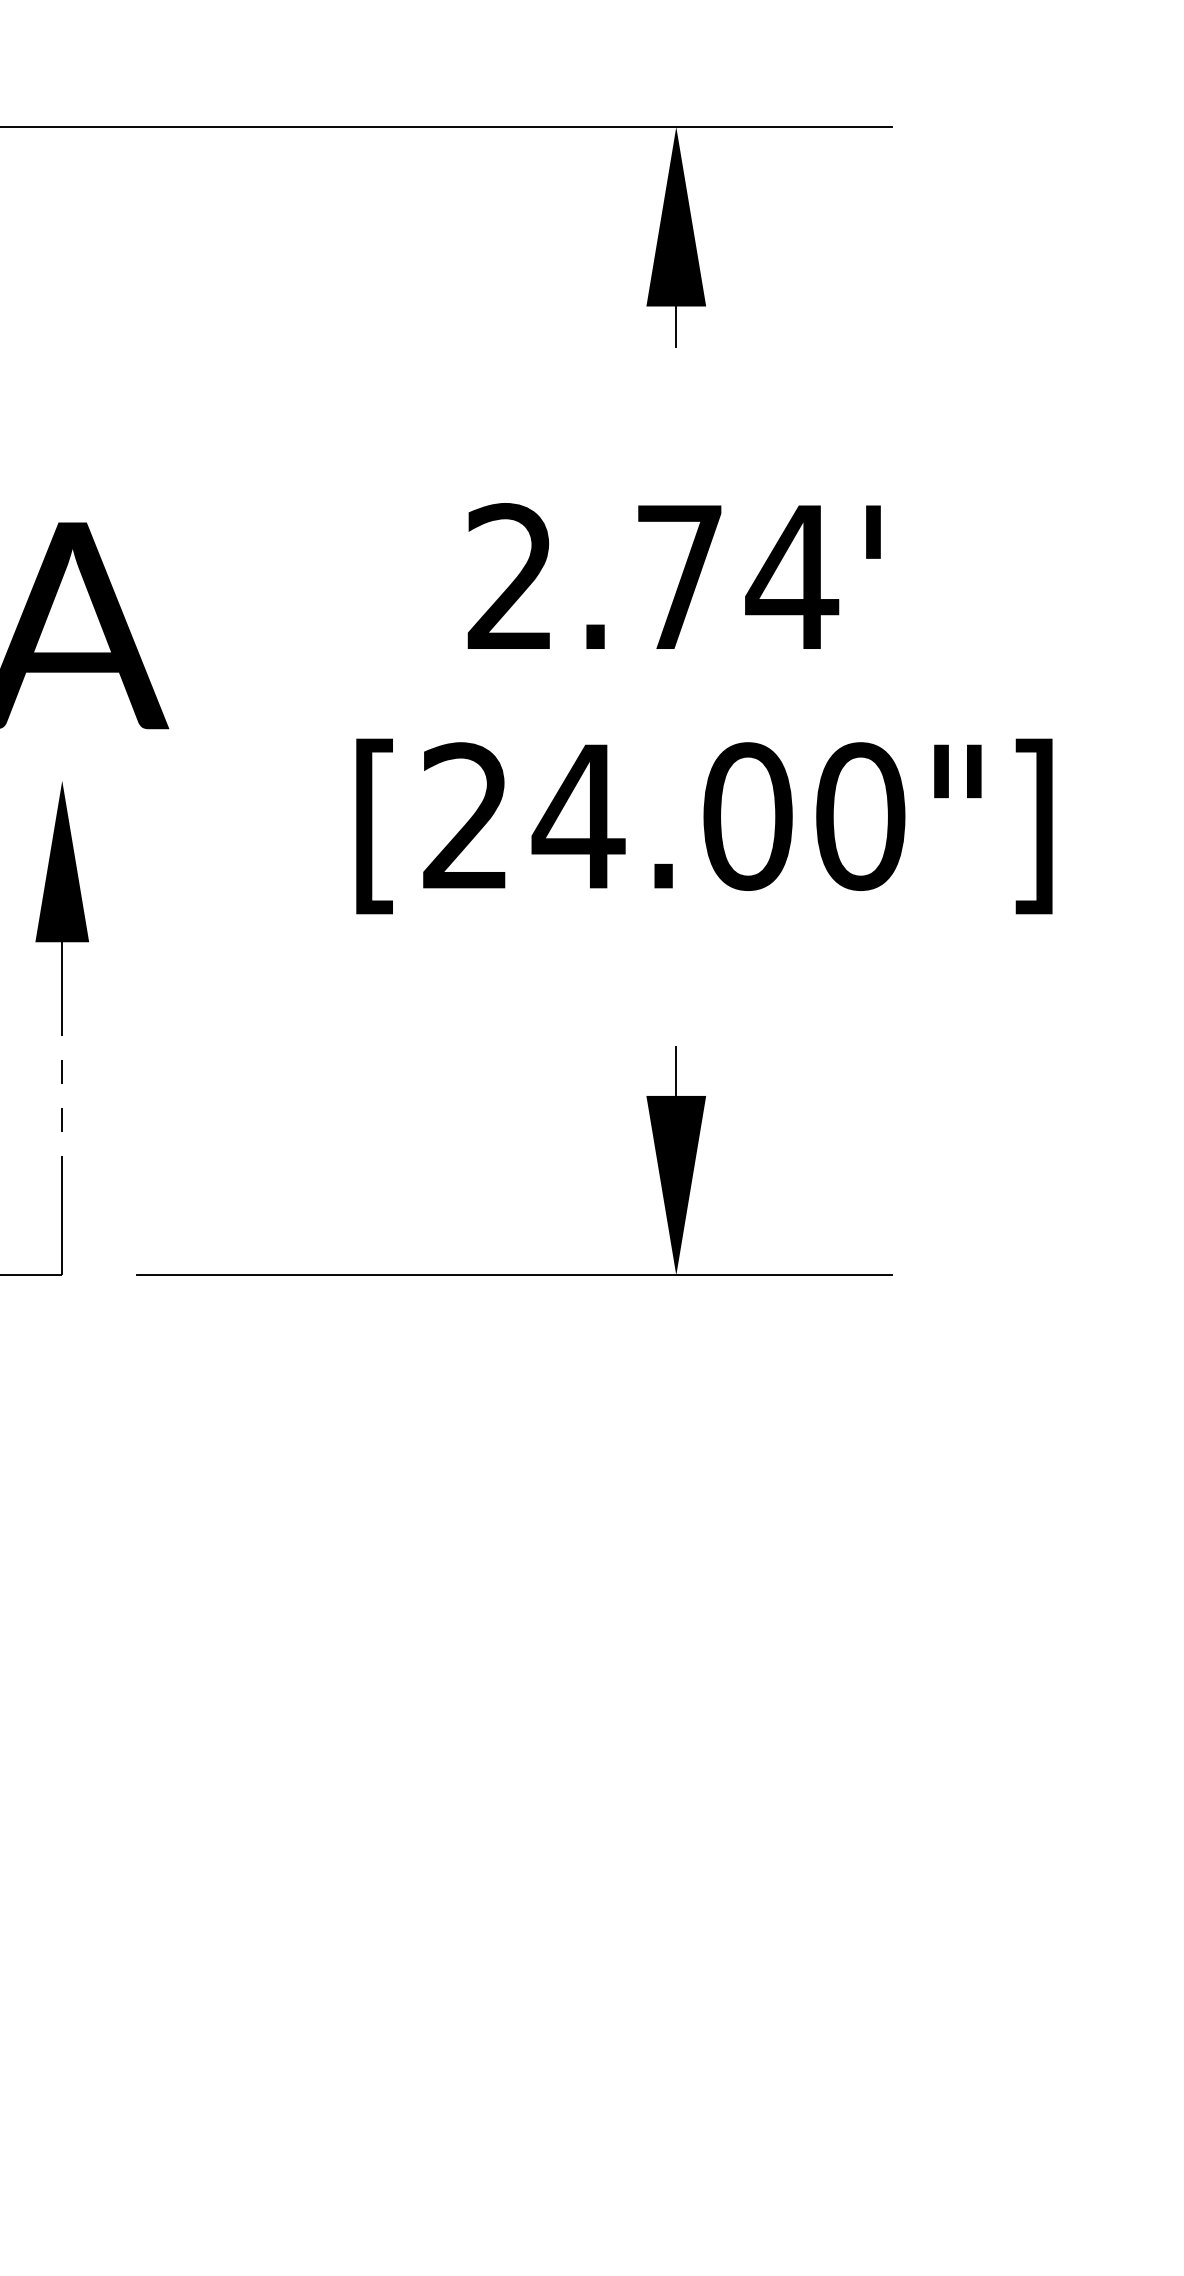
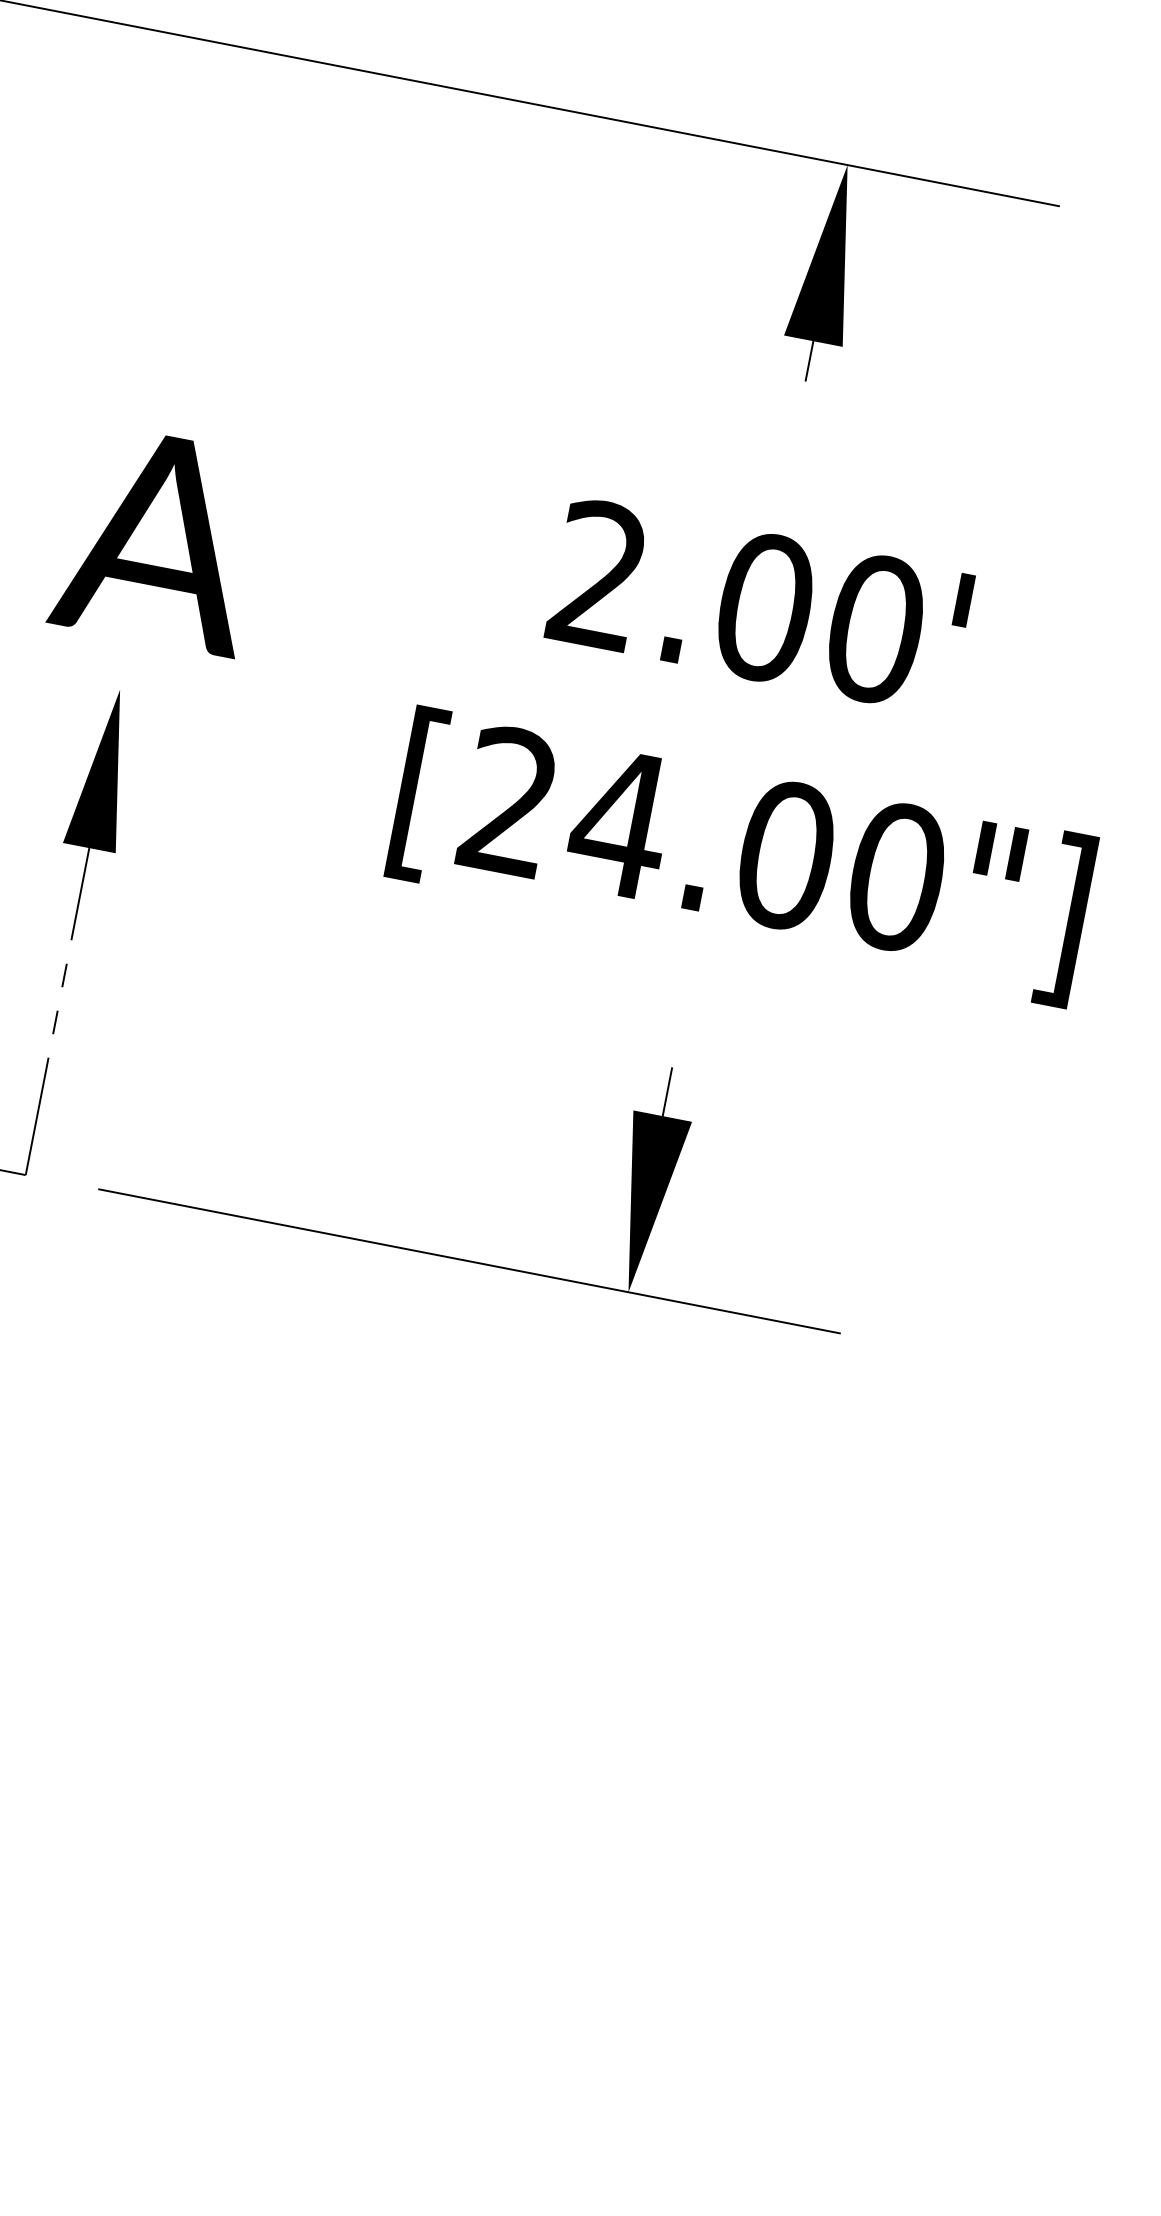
text: (737, 577) -> (821, 618), 2.74' -> 2.00'

